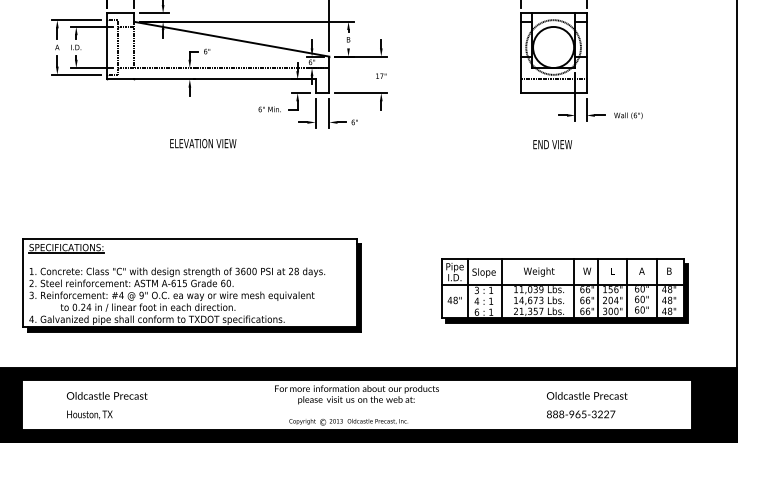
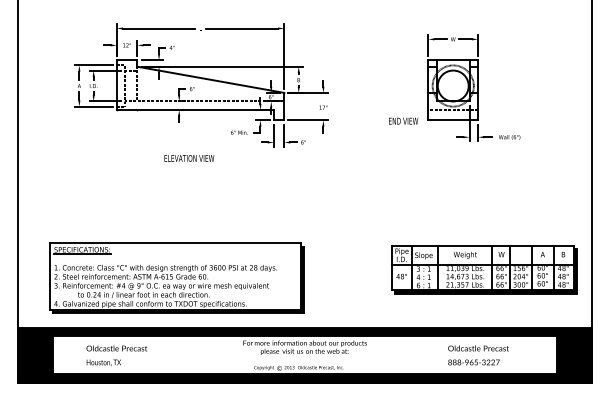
text: (552, 143) -> (403, 120), moved
part: (191, 284) -> (176, 277), moved
part: (564, 291) -> (484, 269), moved

